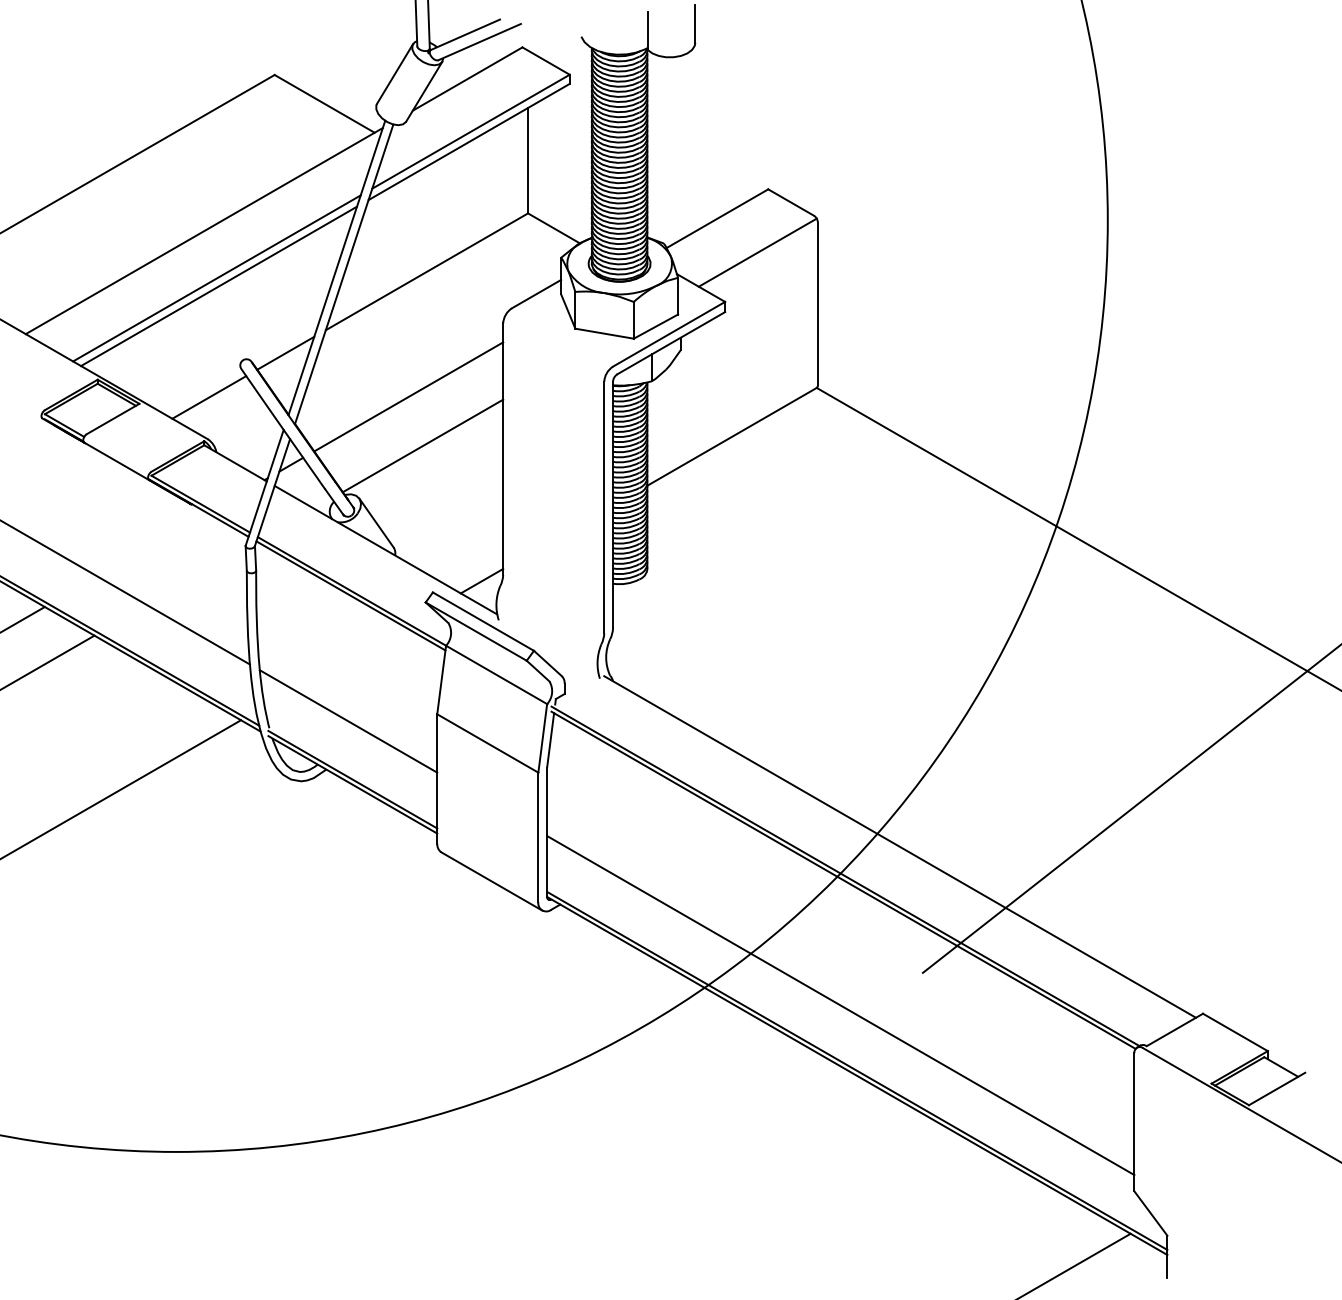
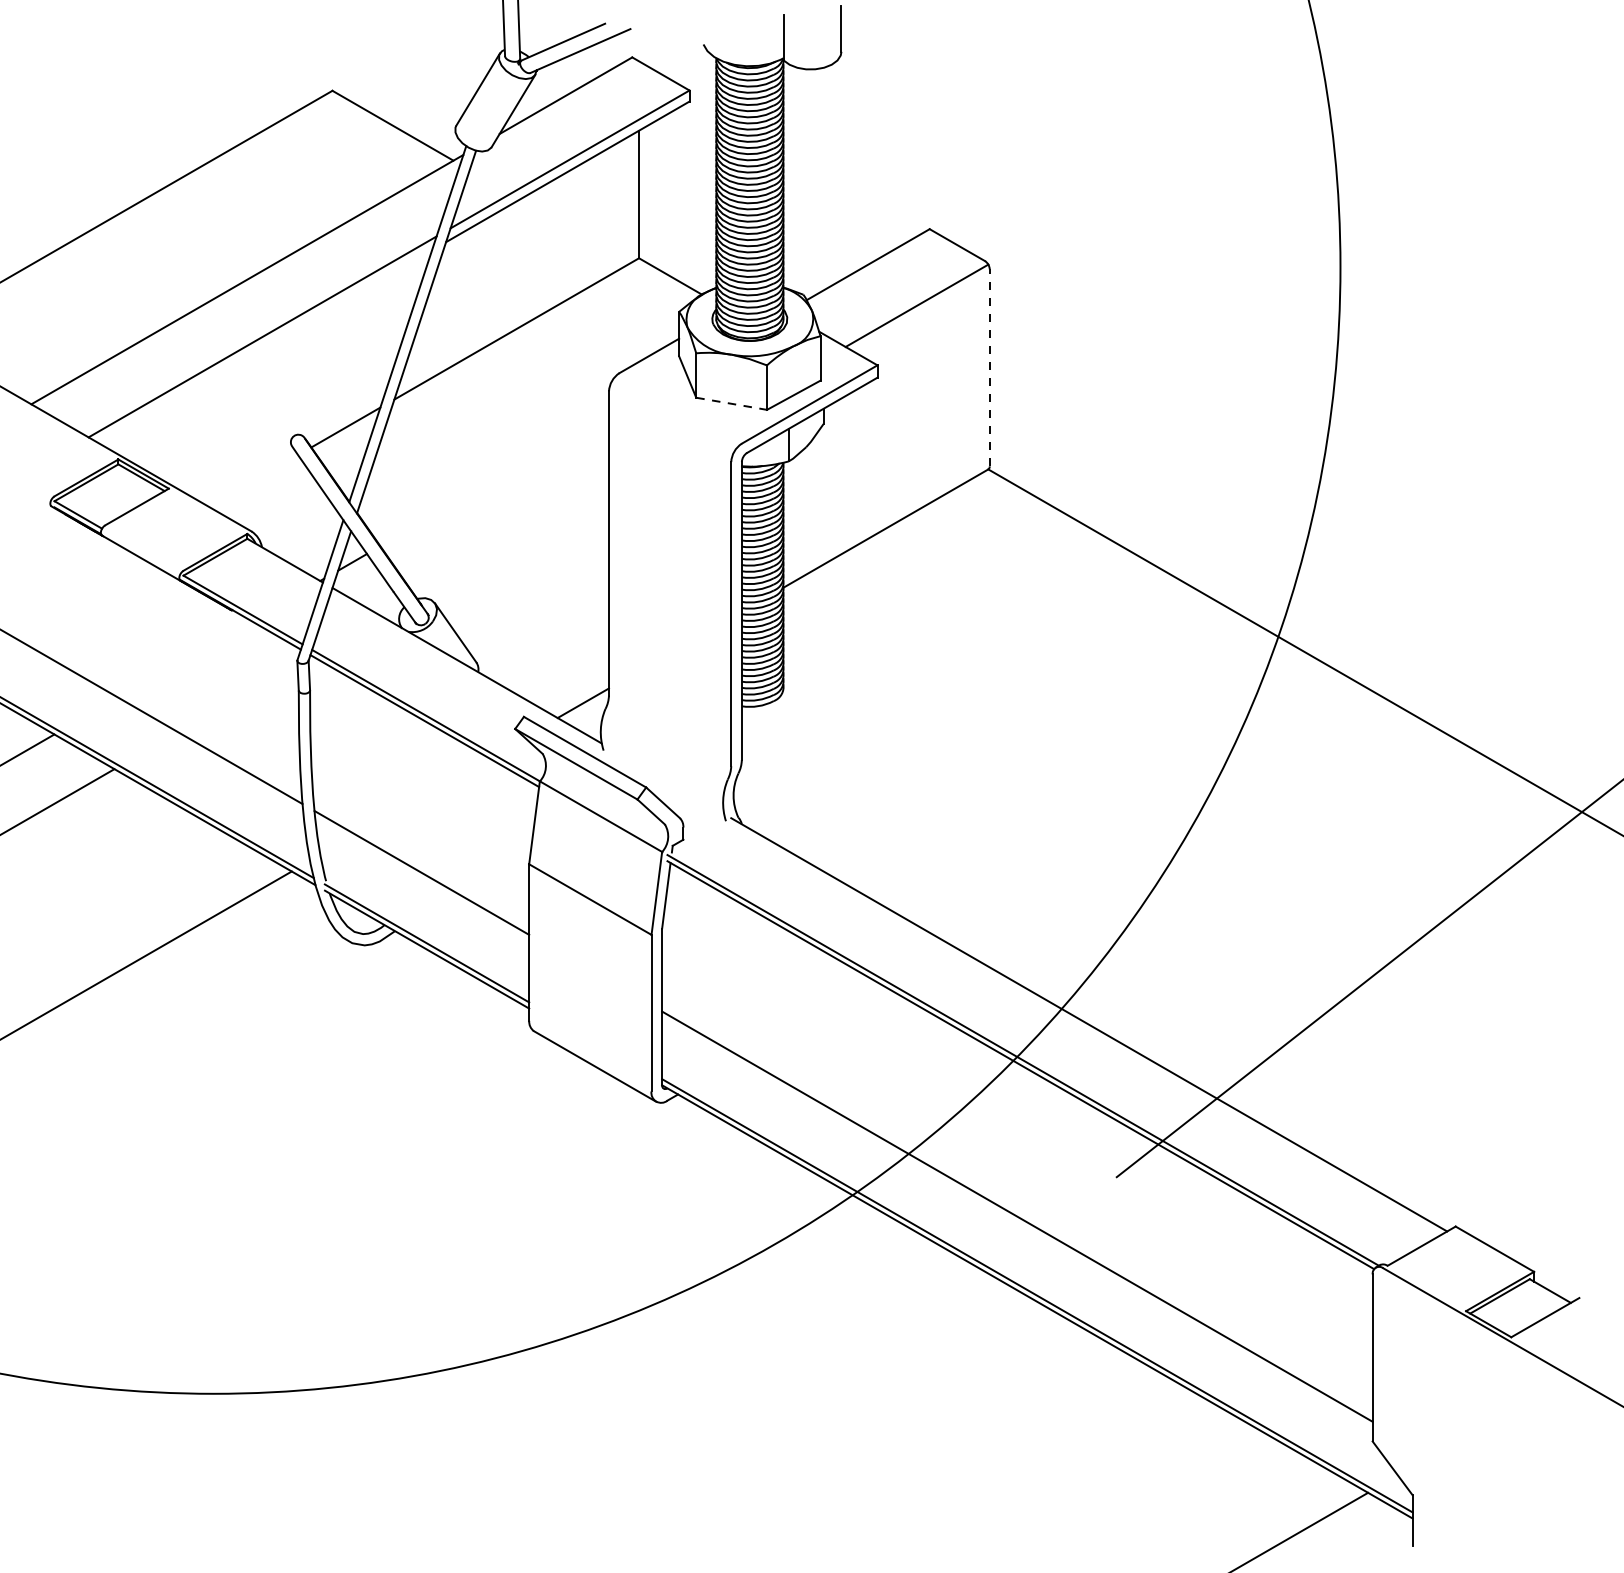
line: (219, 286) -> (265, 346), removed
line: (817, 303) -> (989, 367), solid -> dashed
line: (604, 333) -> (731, 403), solid -> dashed
line: (408, 396) -> (494, 479), removed
line: (209, 397) -> (253, 481), removed
line: (422, 445) -> (511, 539), removed

